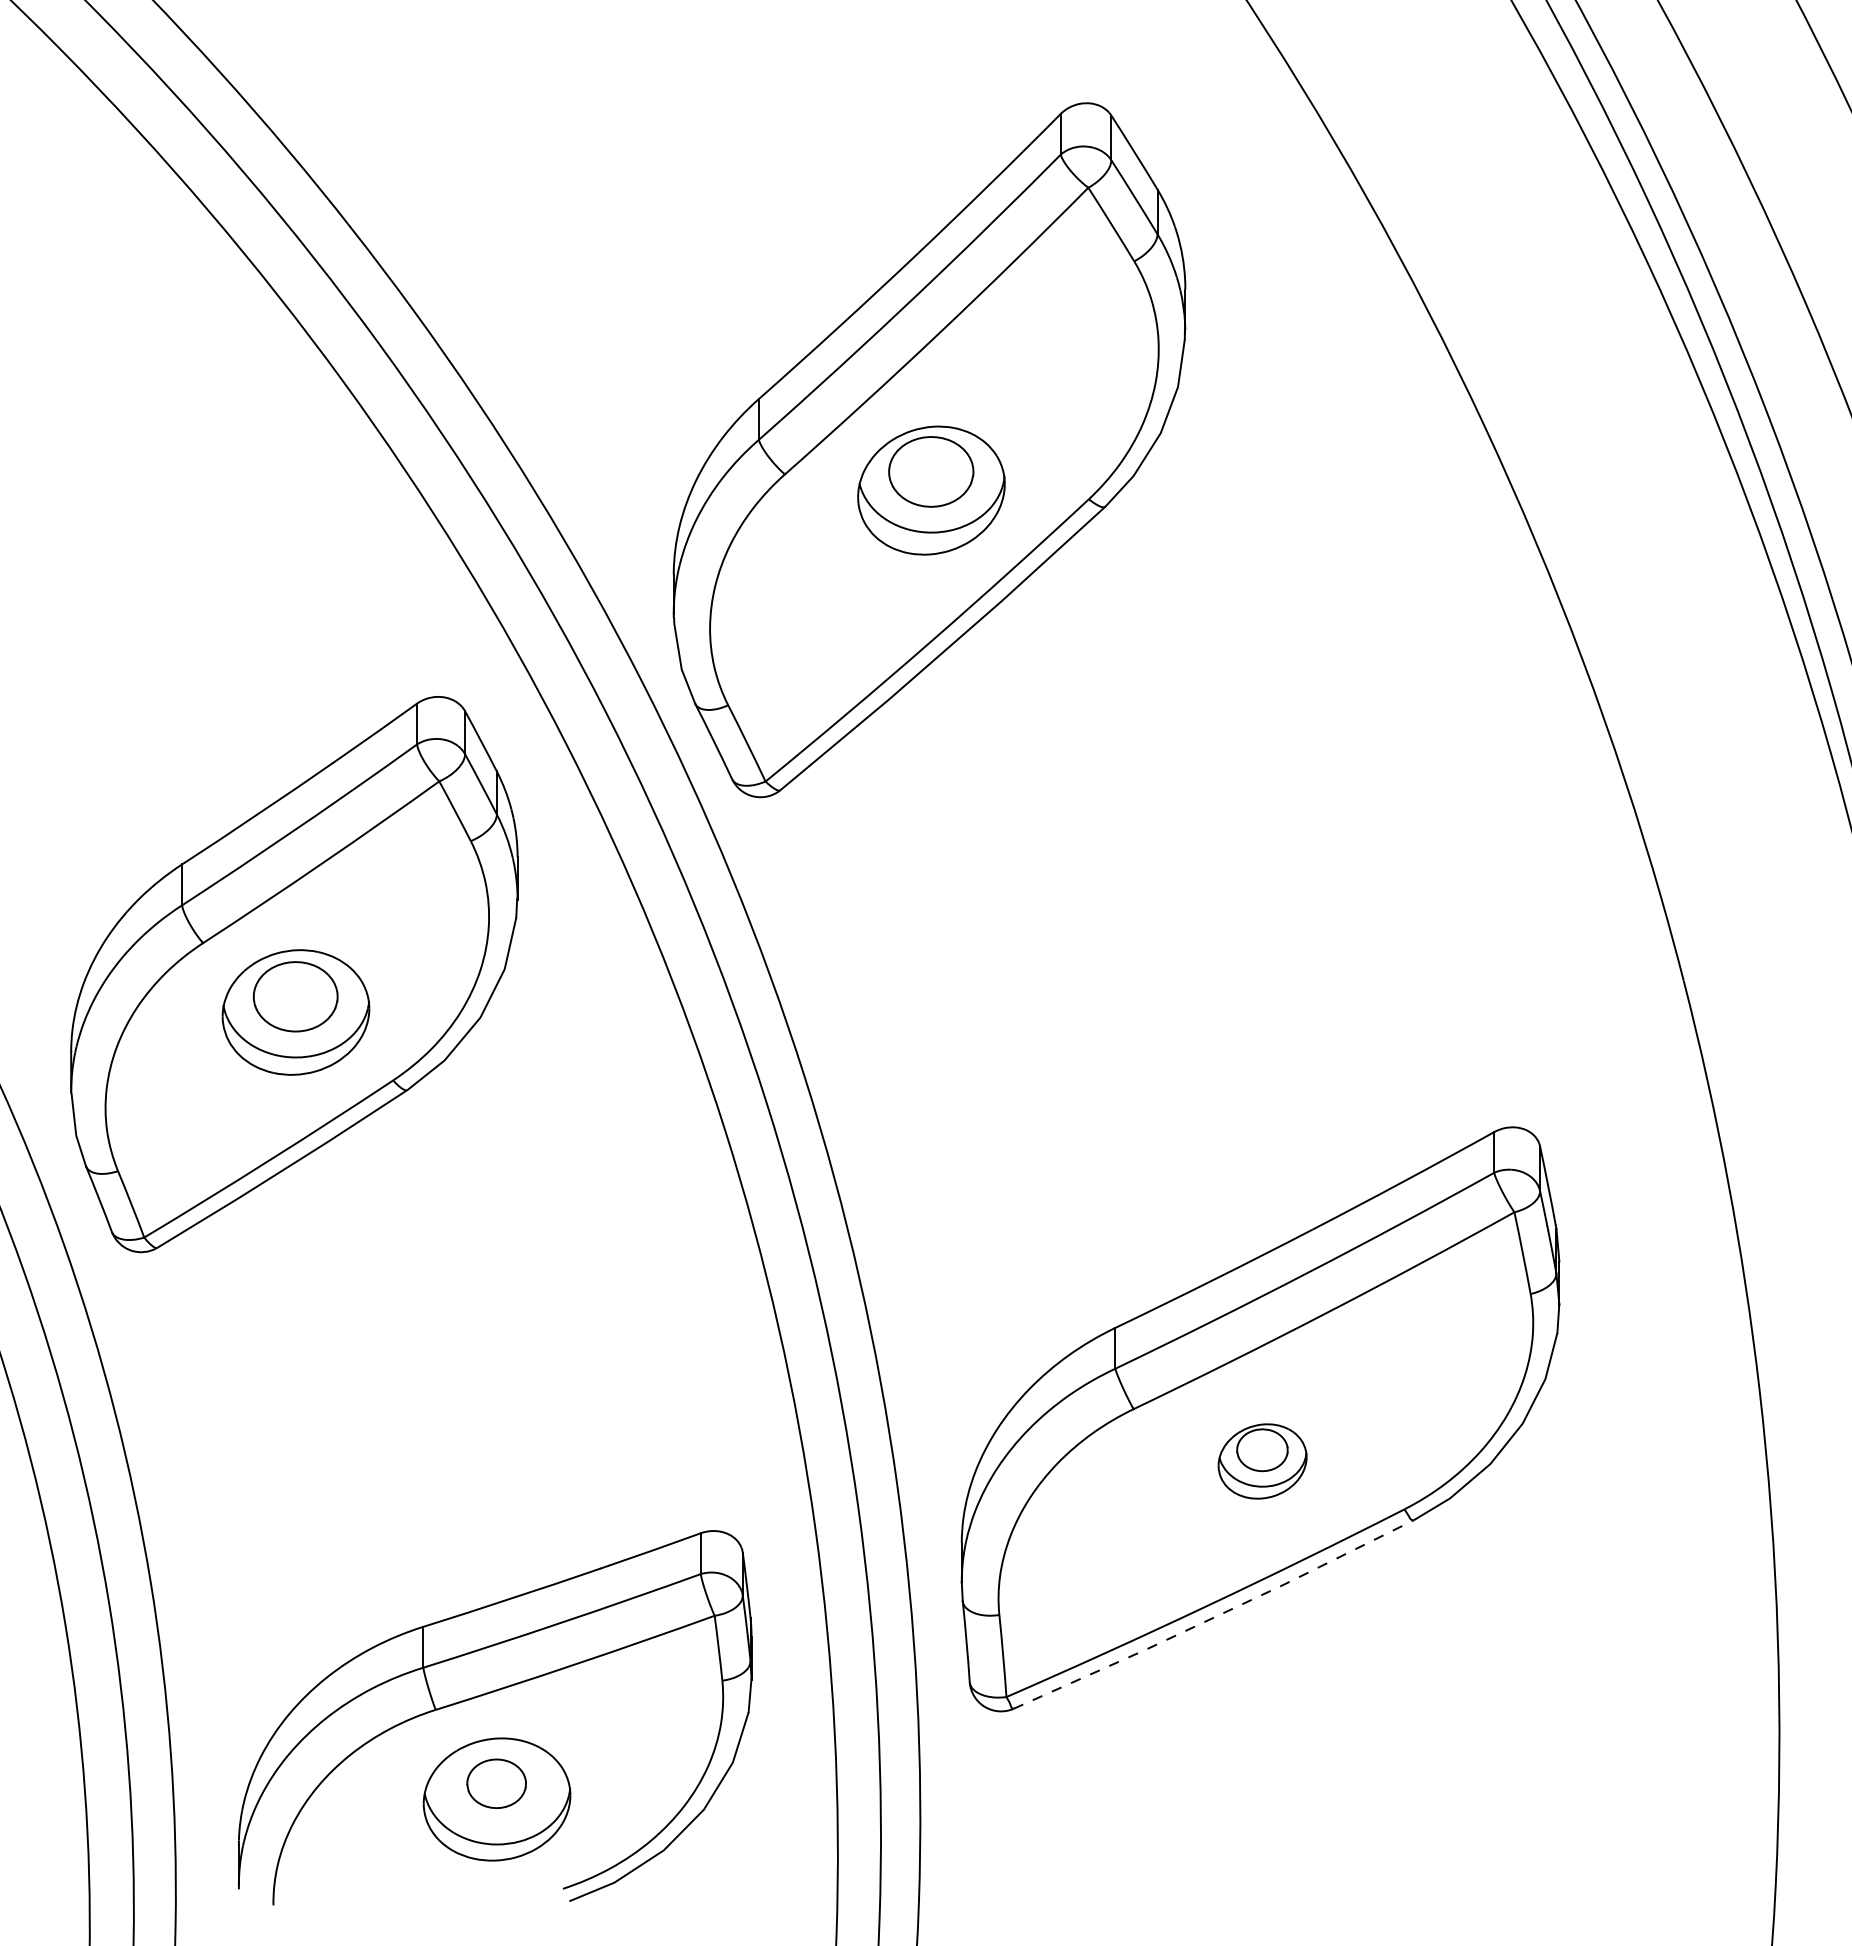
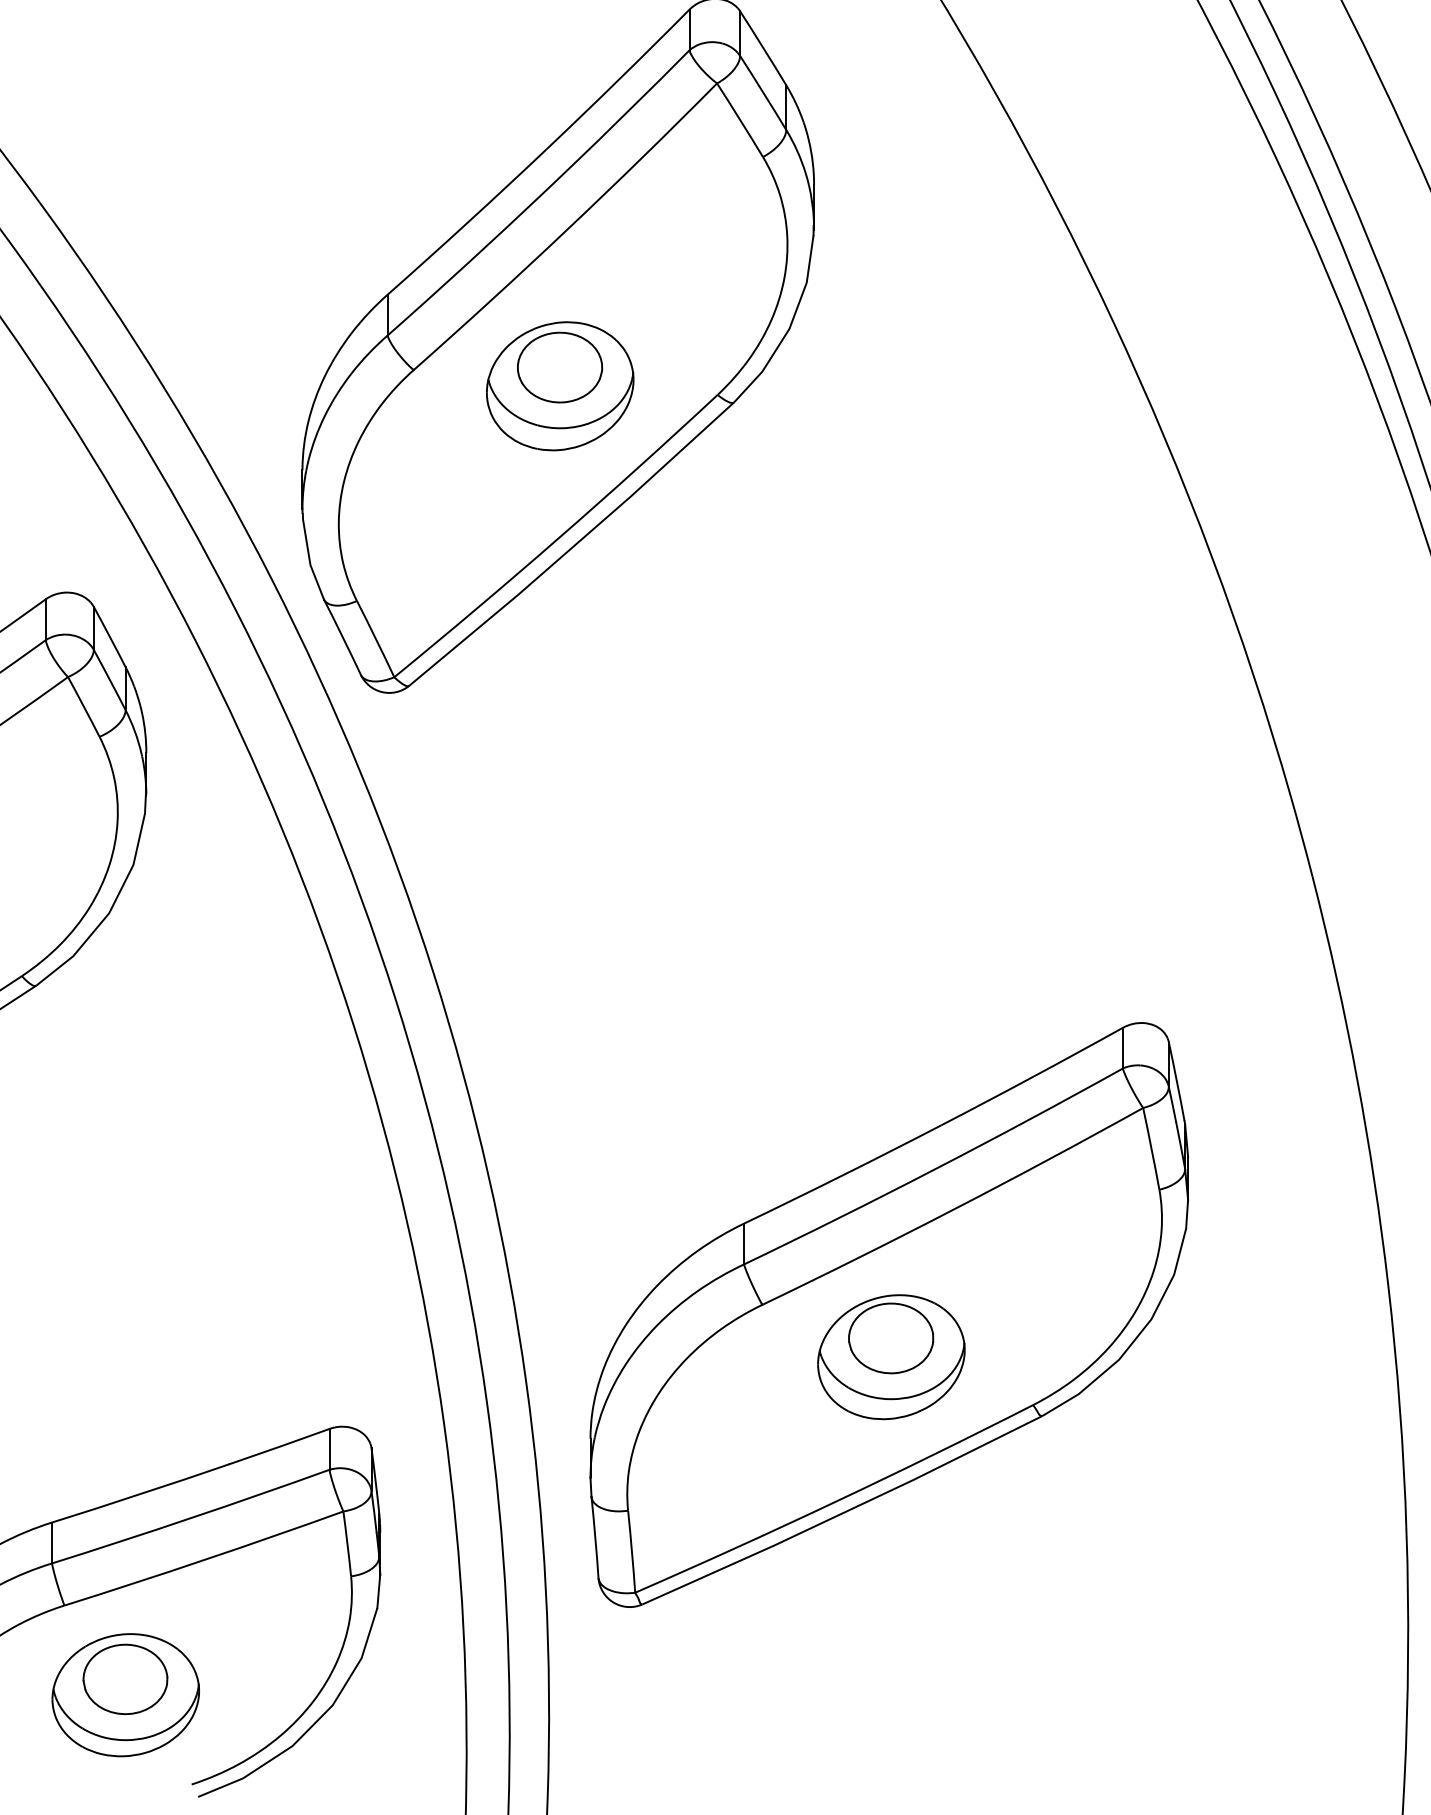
part: (1262, 1461) -> (891, 1357), size x1.67
line: (1215, 1617) -> (844, 1513), dashed -> solid
part: (496, 1783) -> (125, 1679), size x1.43

